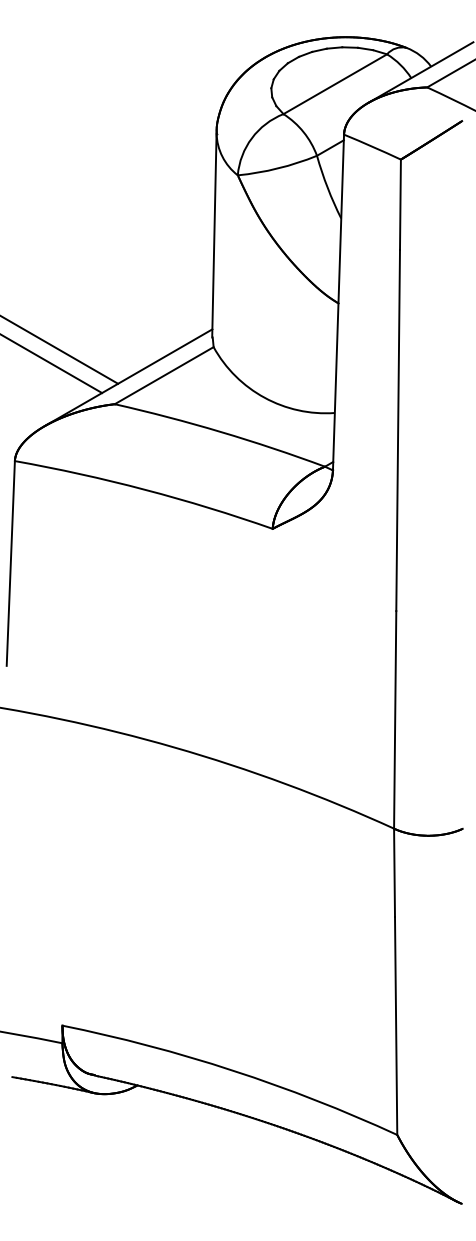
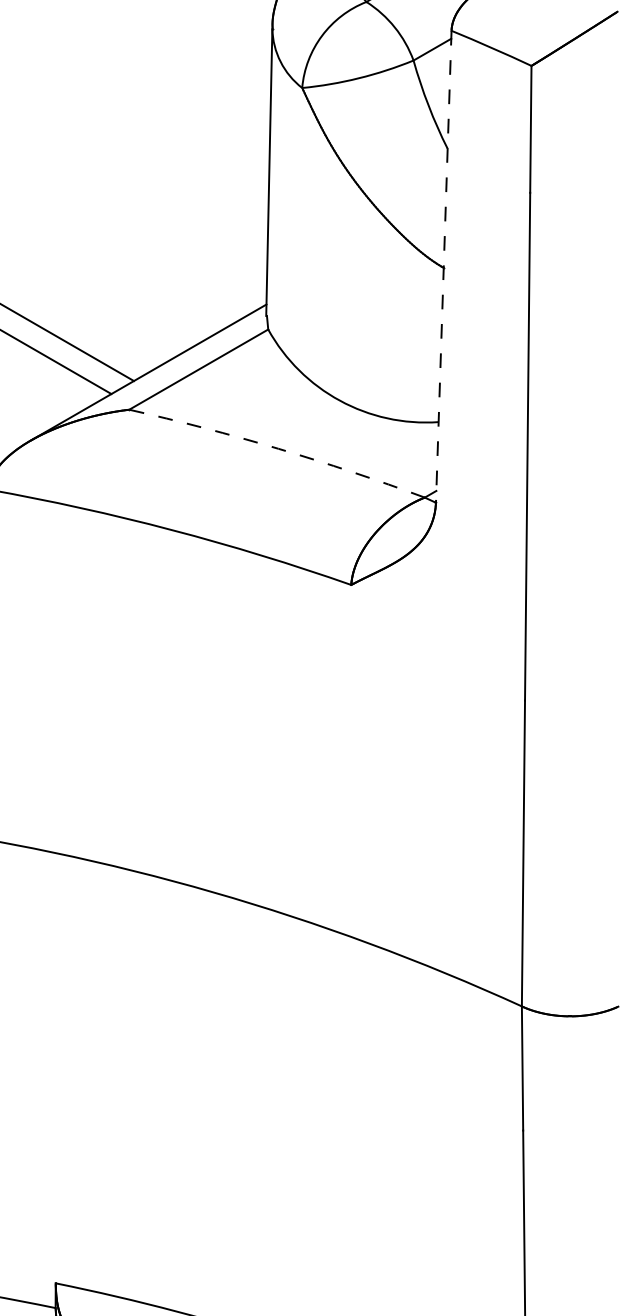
line: (338, 302) -> (443, 266), solid -> dashed
arc: (220, 432) -> (277, 449), solid -> dashed

